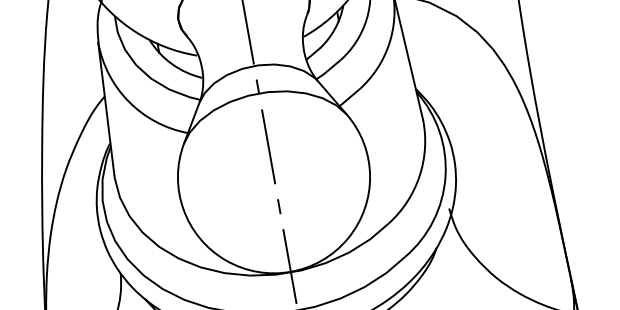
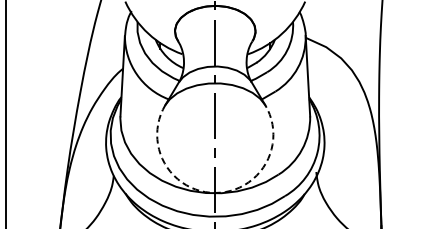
arc: (291, 271) -> (215, 192), solid -> dashed

